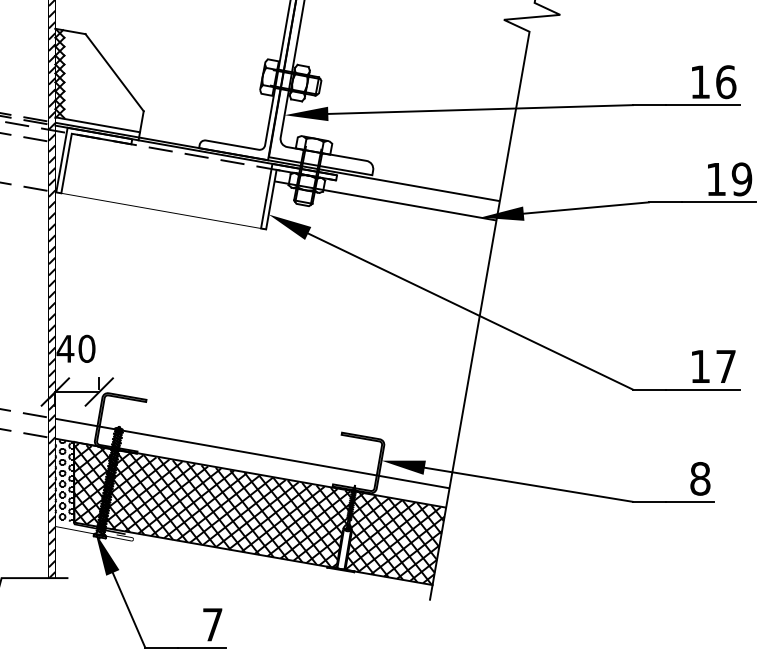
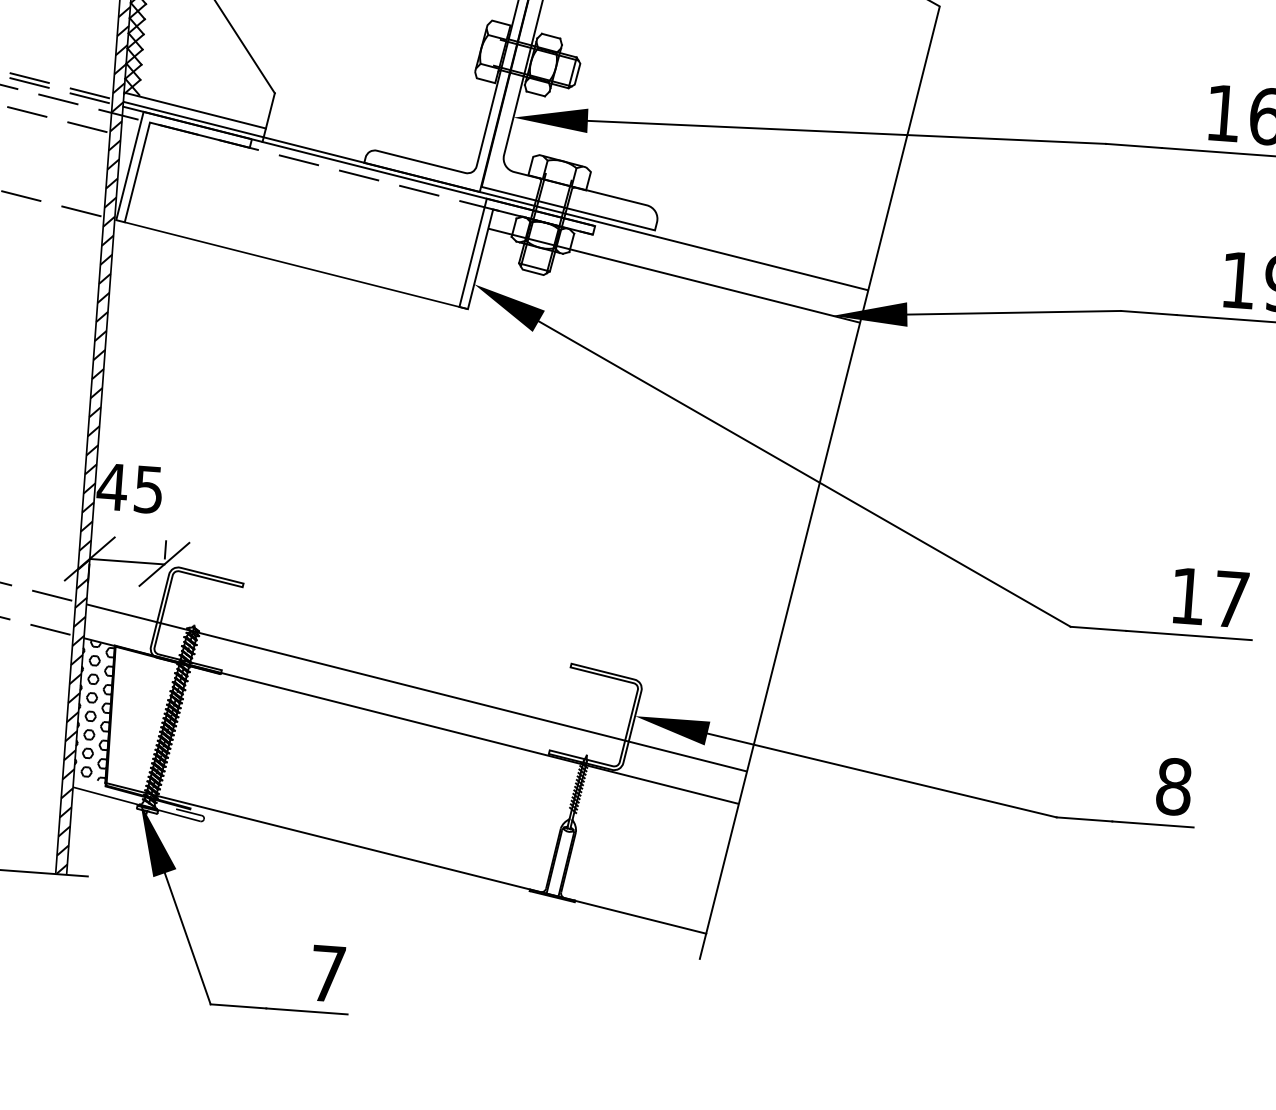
text: (86, 348) -> (148, 488), 40 -> 45
hatch: (259, 513) -> (421, 790), removed

